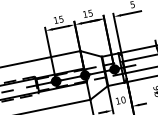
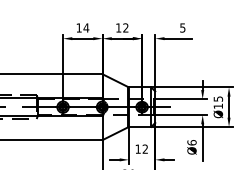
text: (90, 13) -> (125, 27), 15 -> 12
text: (61, 18) -> (86, 27), 15 -> 14
text: (123, 99) -> (145, 148), 10 -> 12

